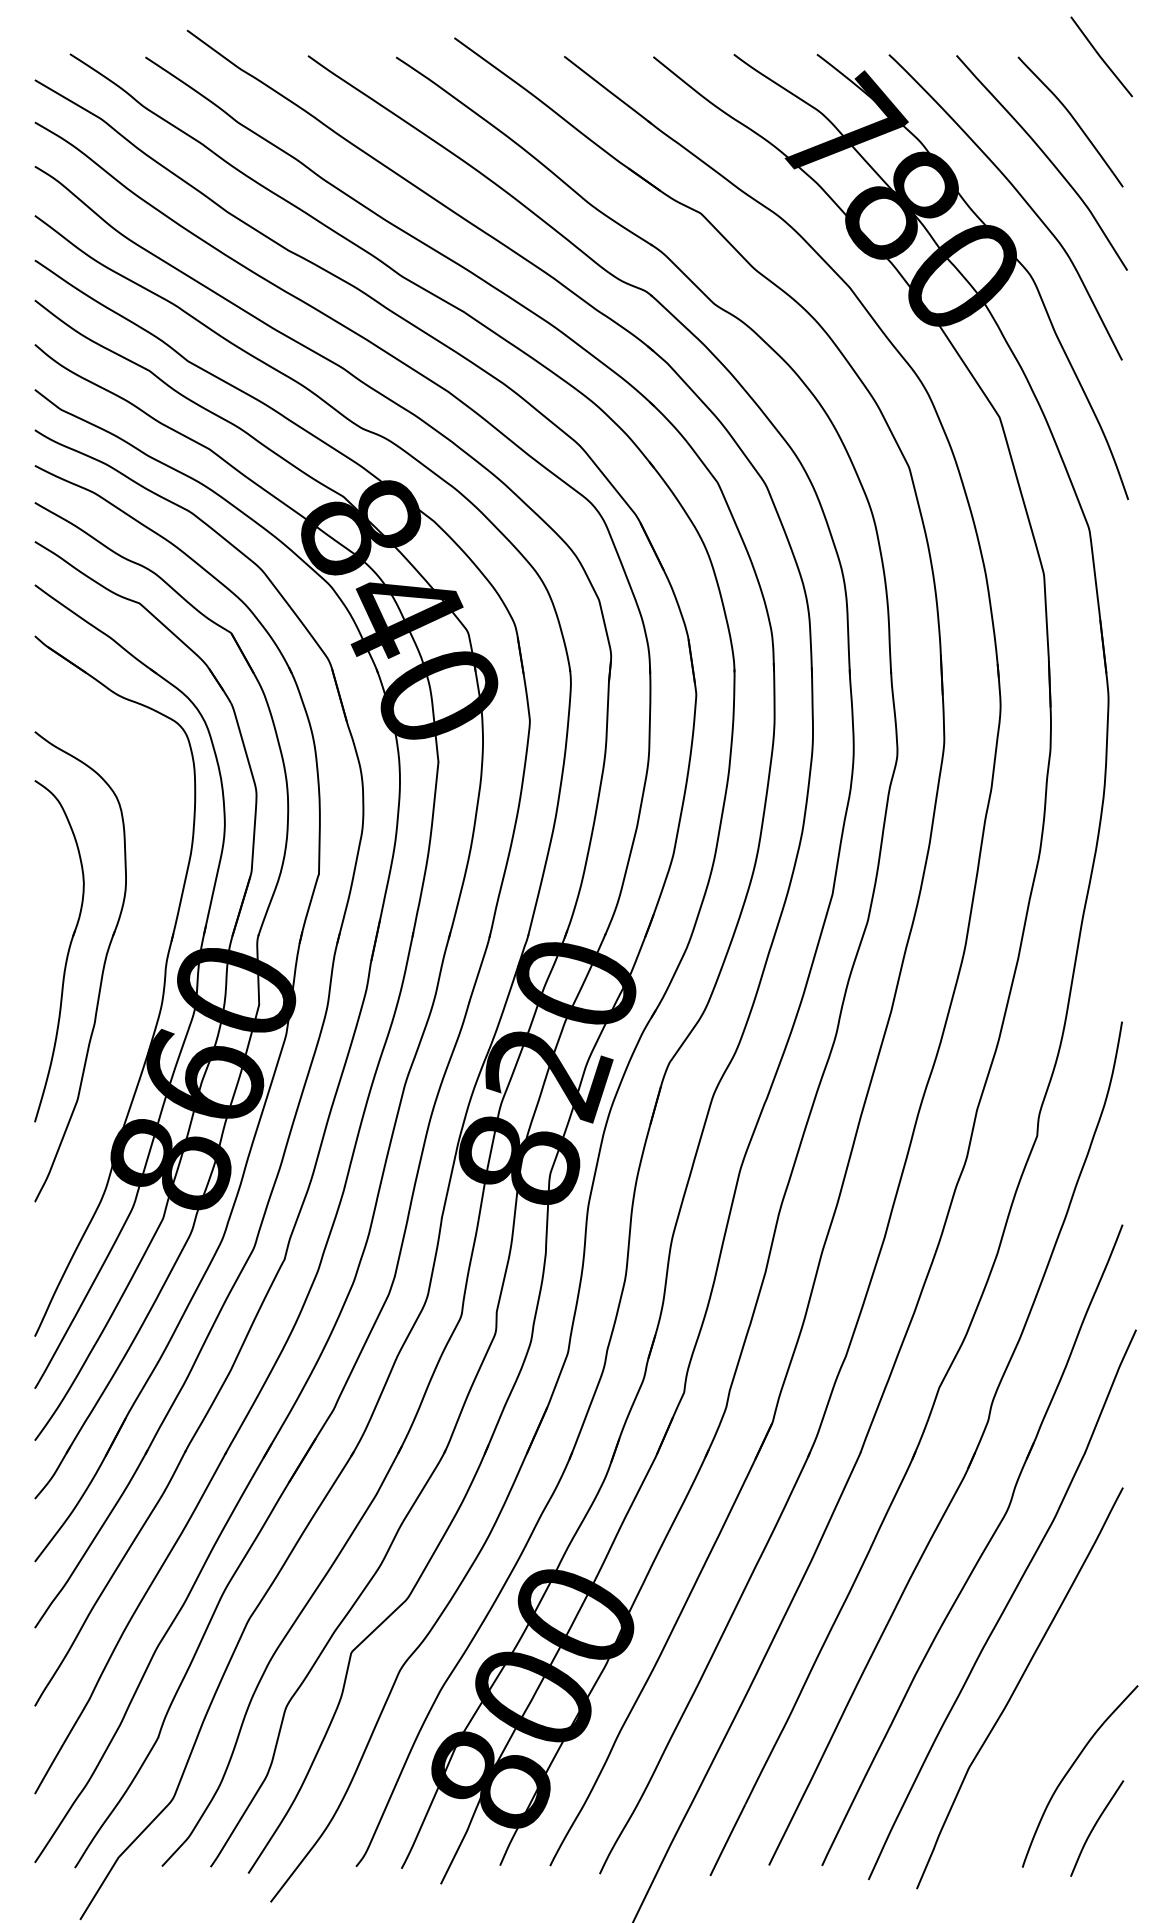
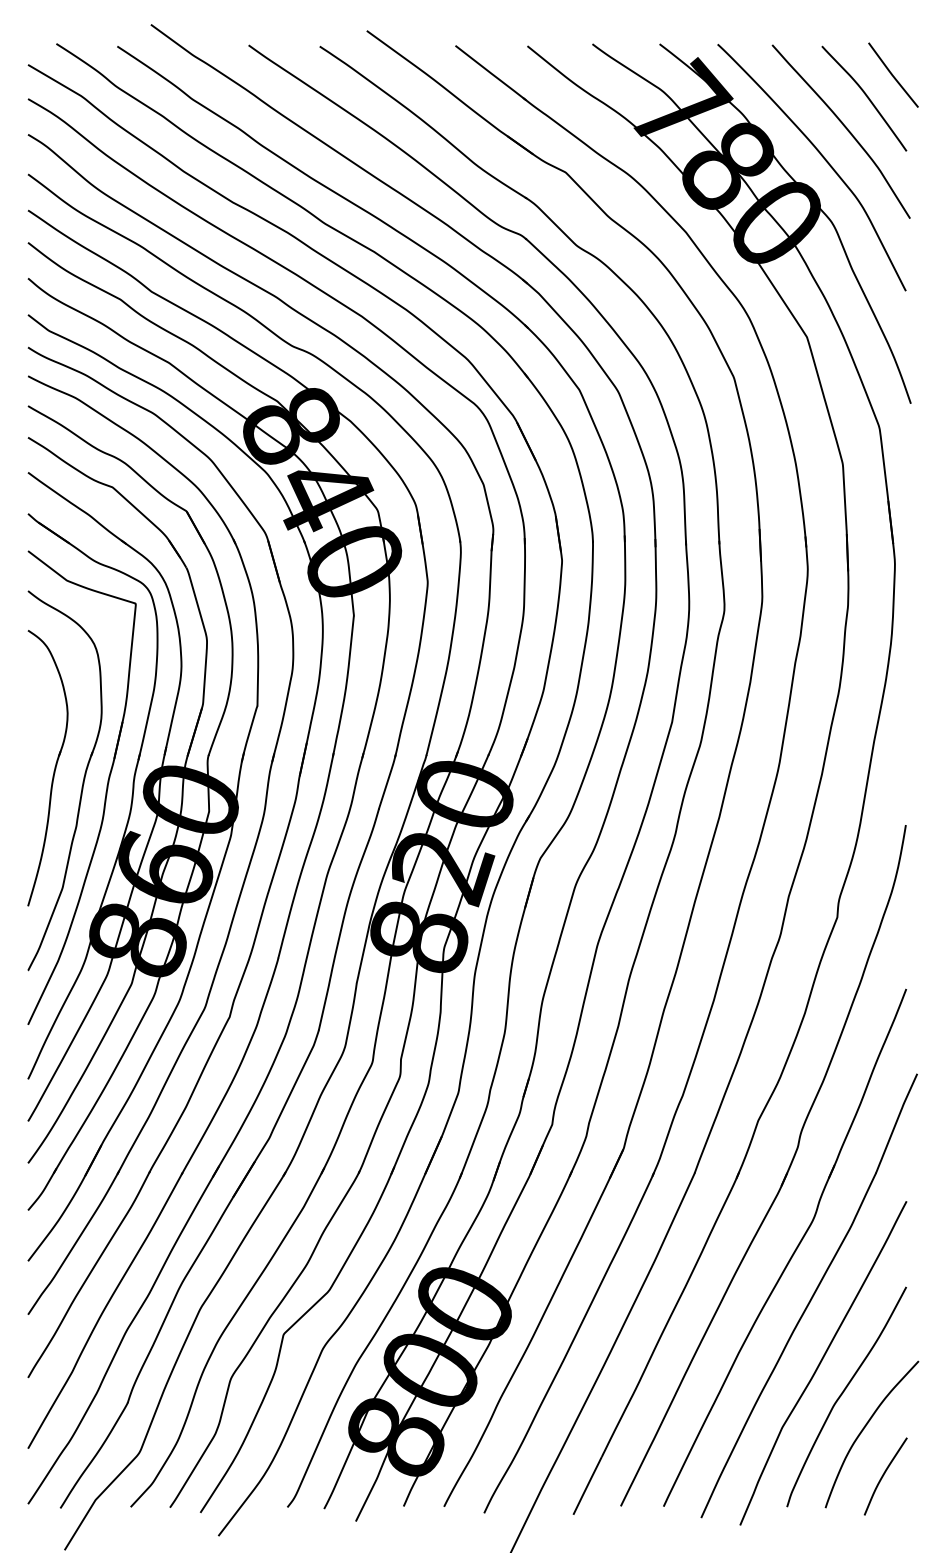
curve: (1101, 56) -> (893, 74), moved
part: (131, 977) -> (106, 789), added
curve: (1044, 1725) -> (843, 1393), added

